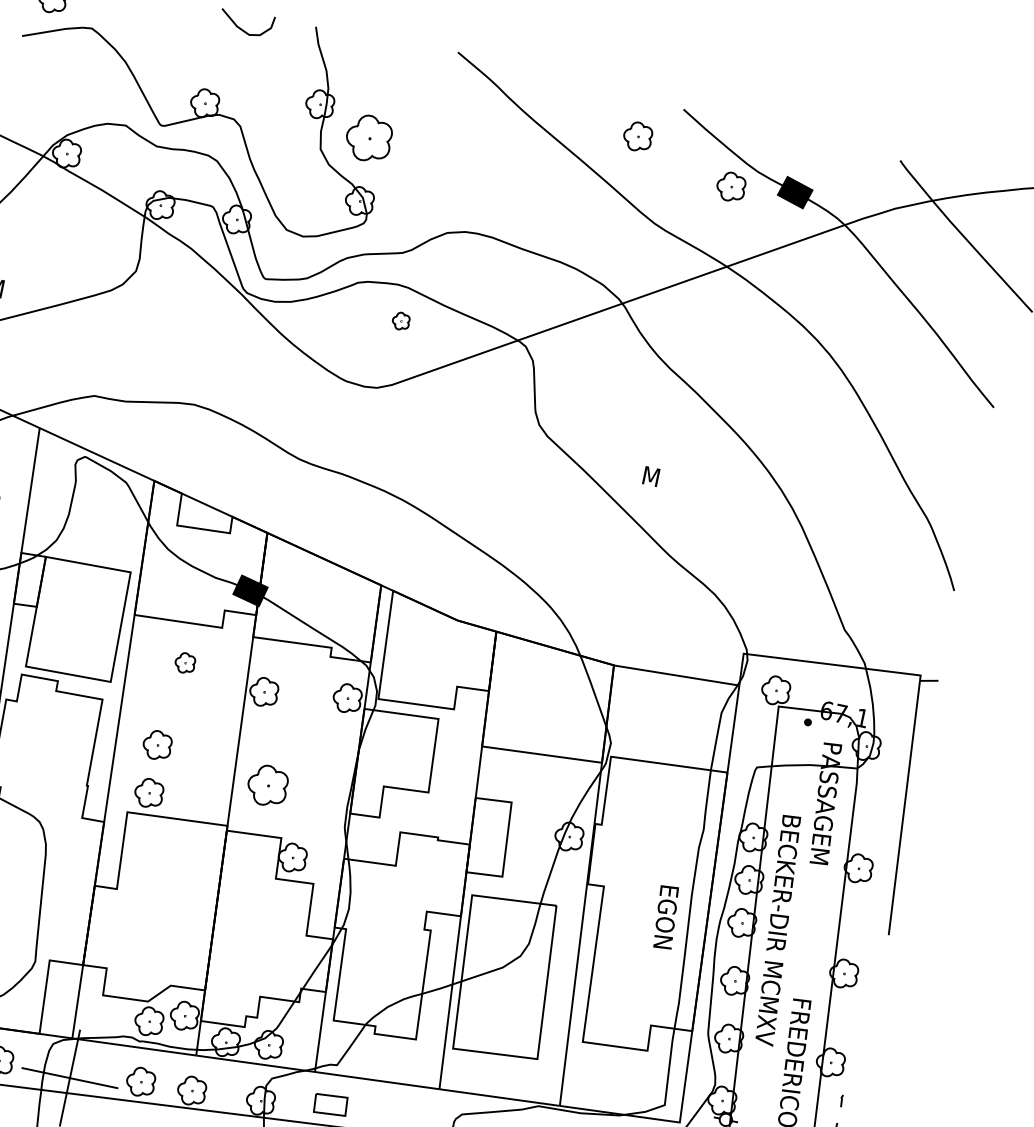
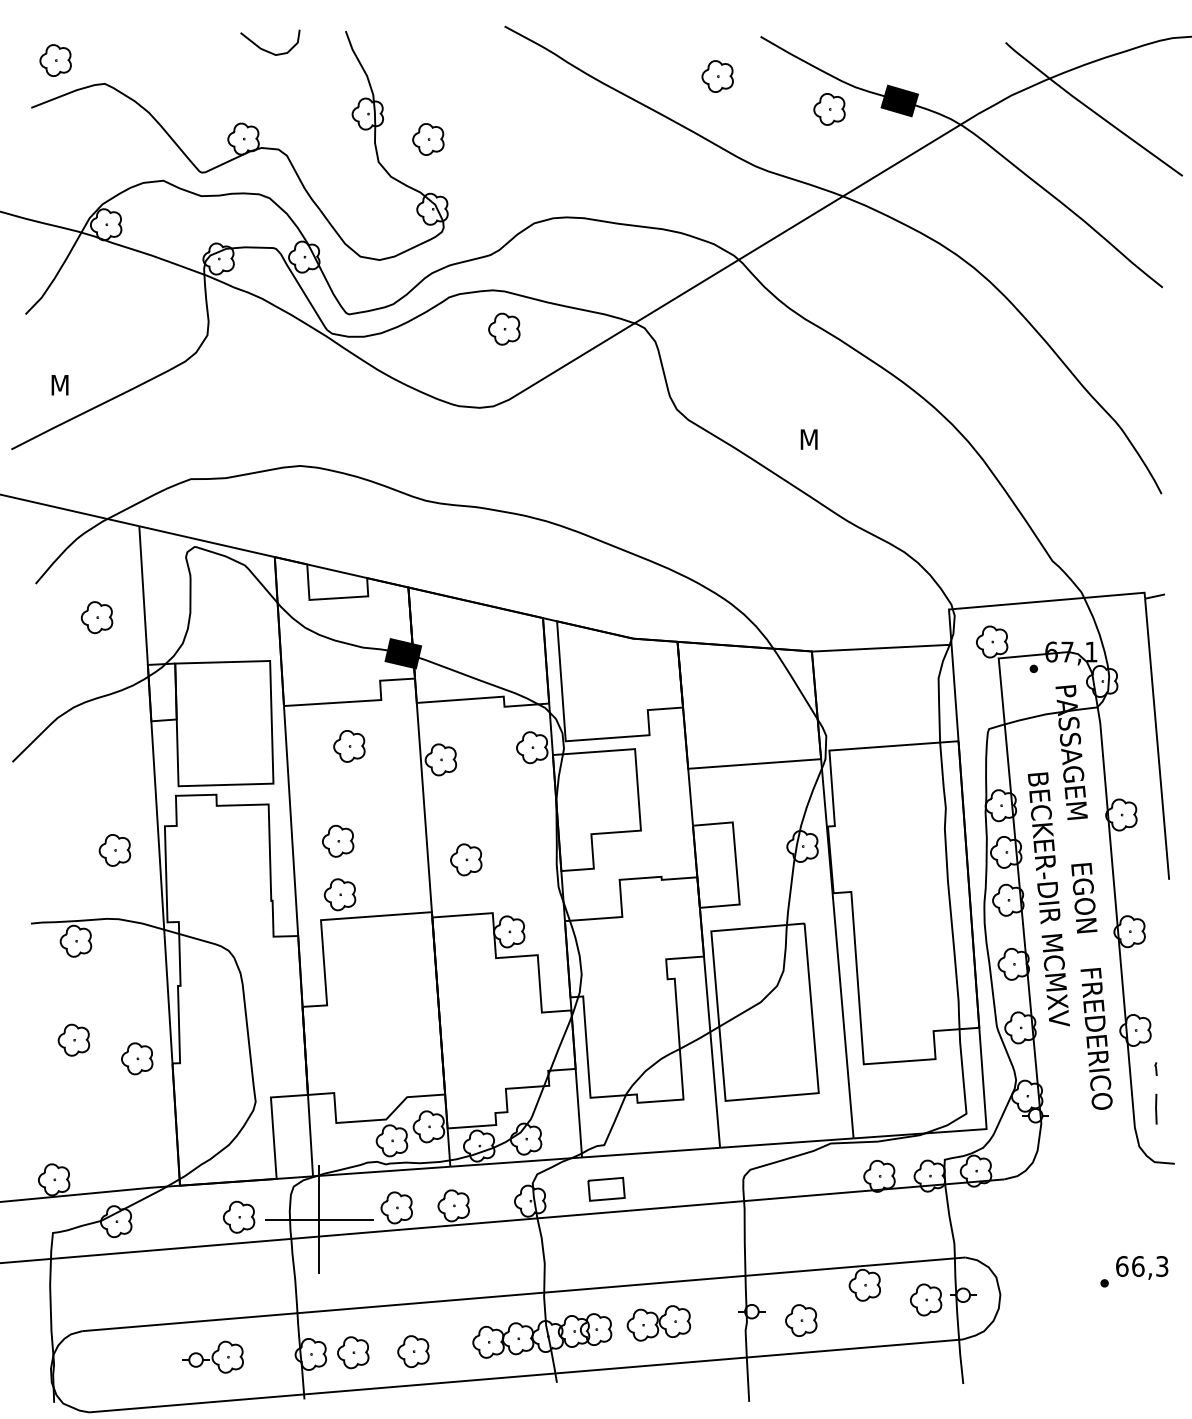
part: (369, 138) -> (428, 139), size x0.62
part: (401, 320) -> (504, 328), size x1.67
part: (185, 663) -> (349, 746), size x1.43
part: (268, 785) -> (466, 859), size x0.71
text: (666, 917) -> (1084, 898), moved

